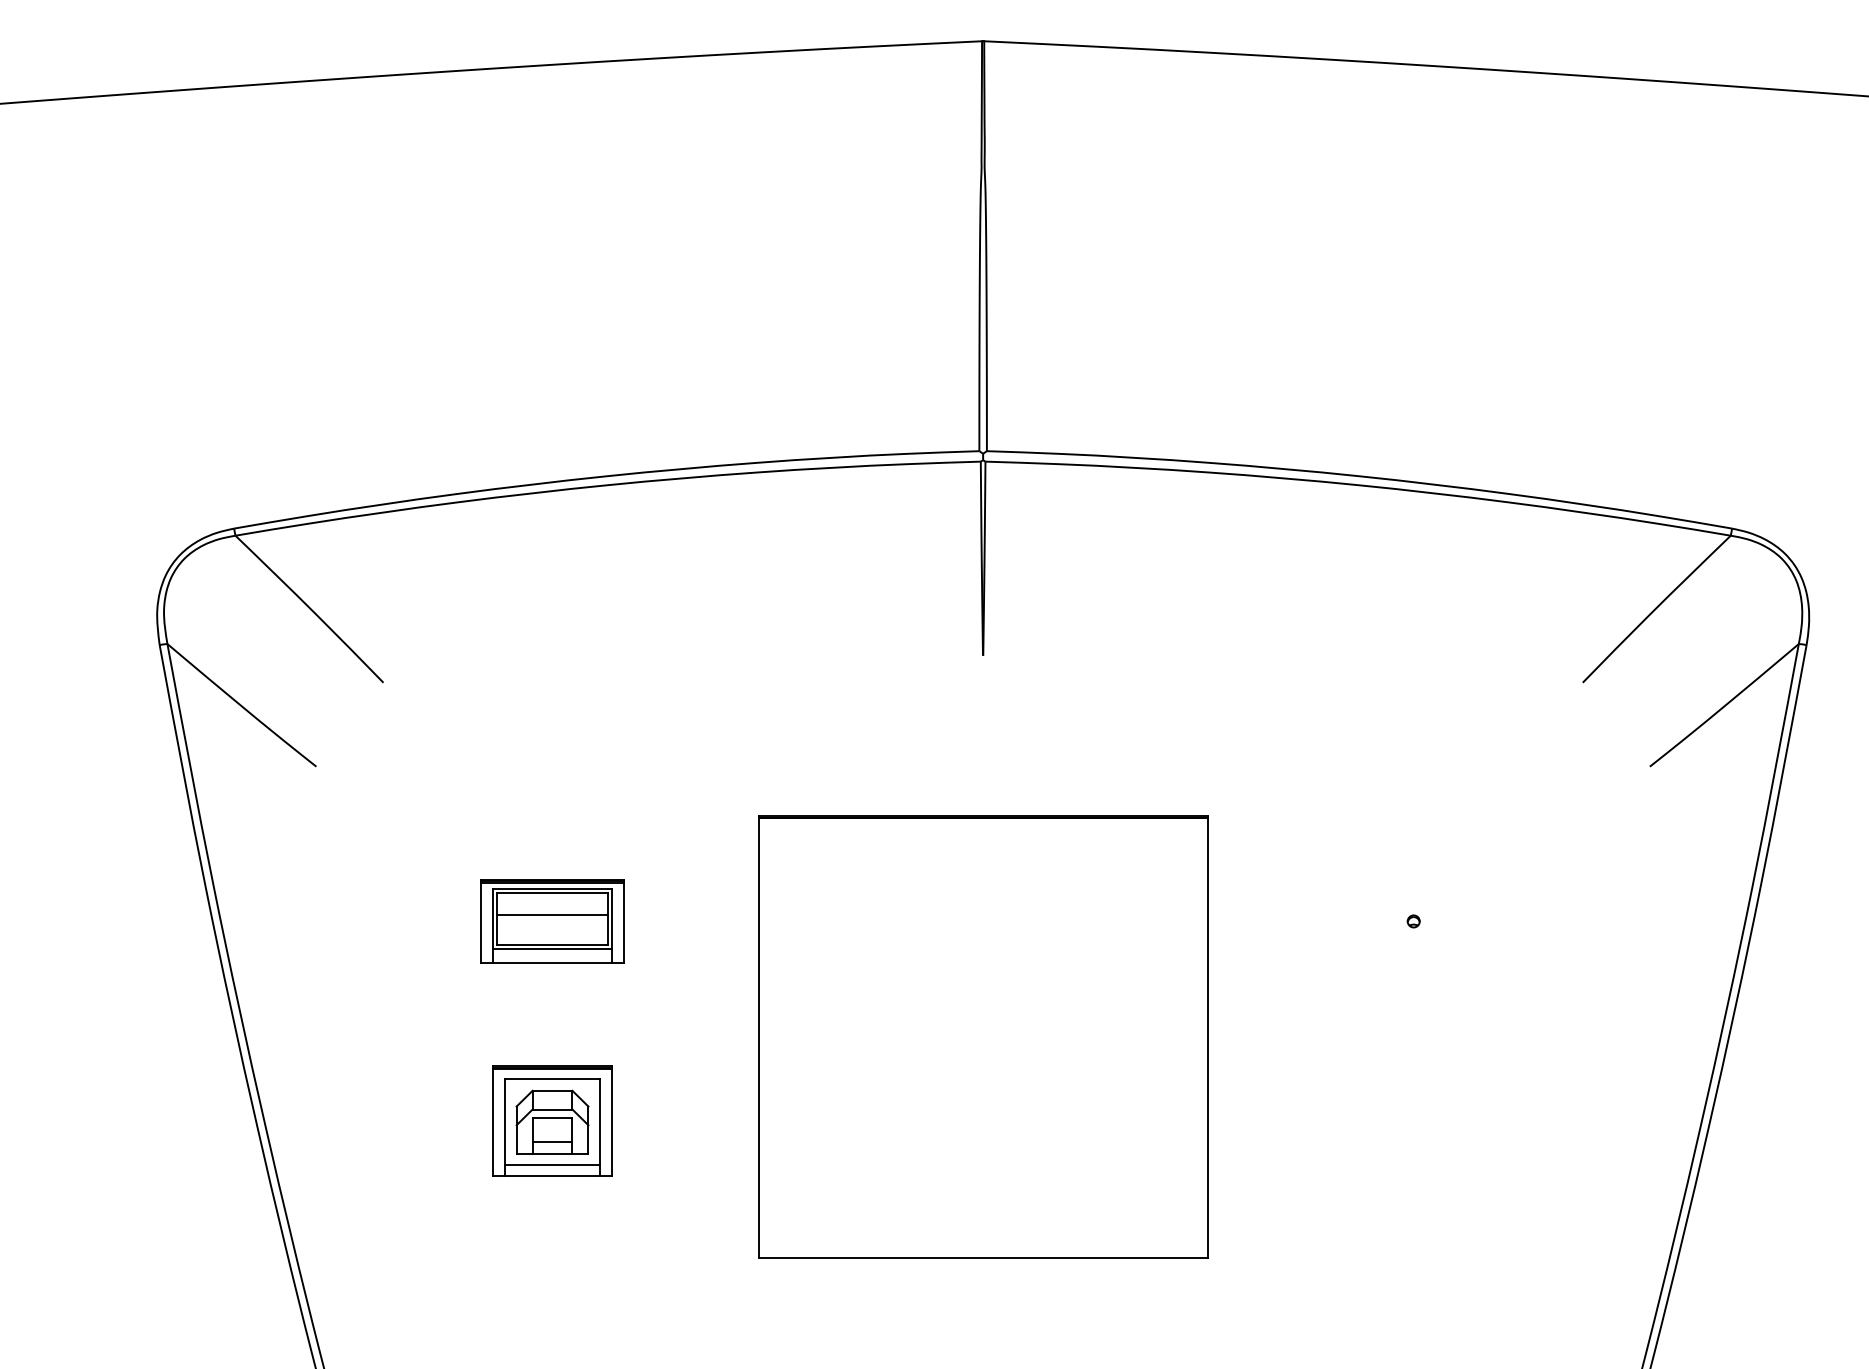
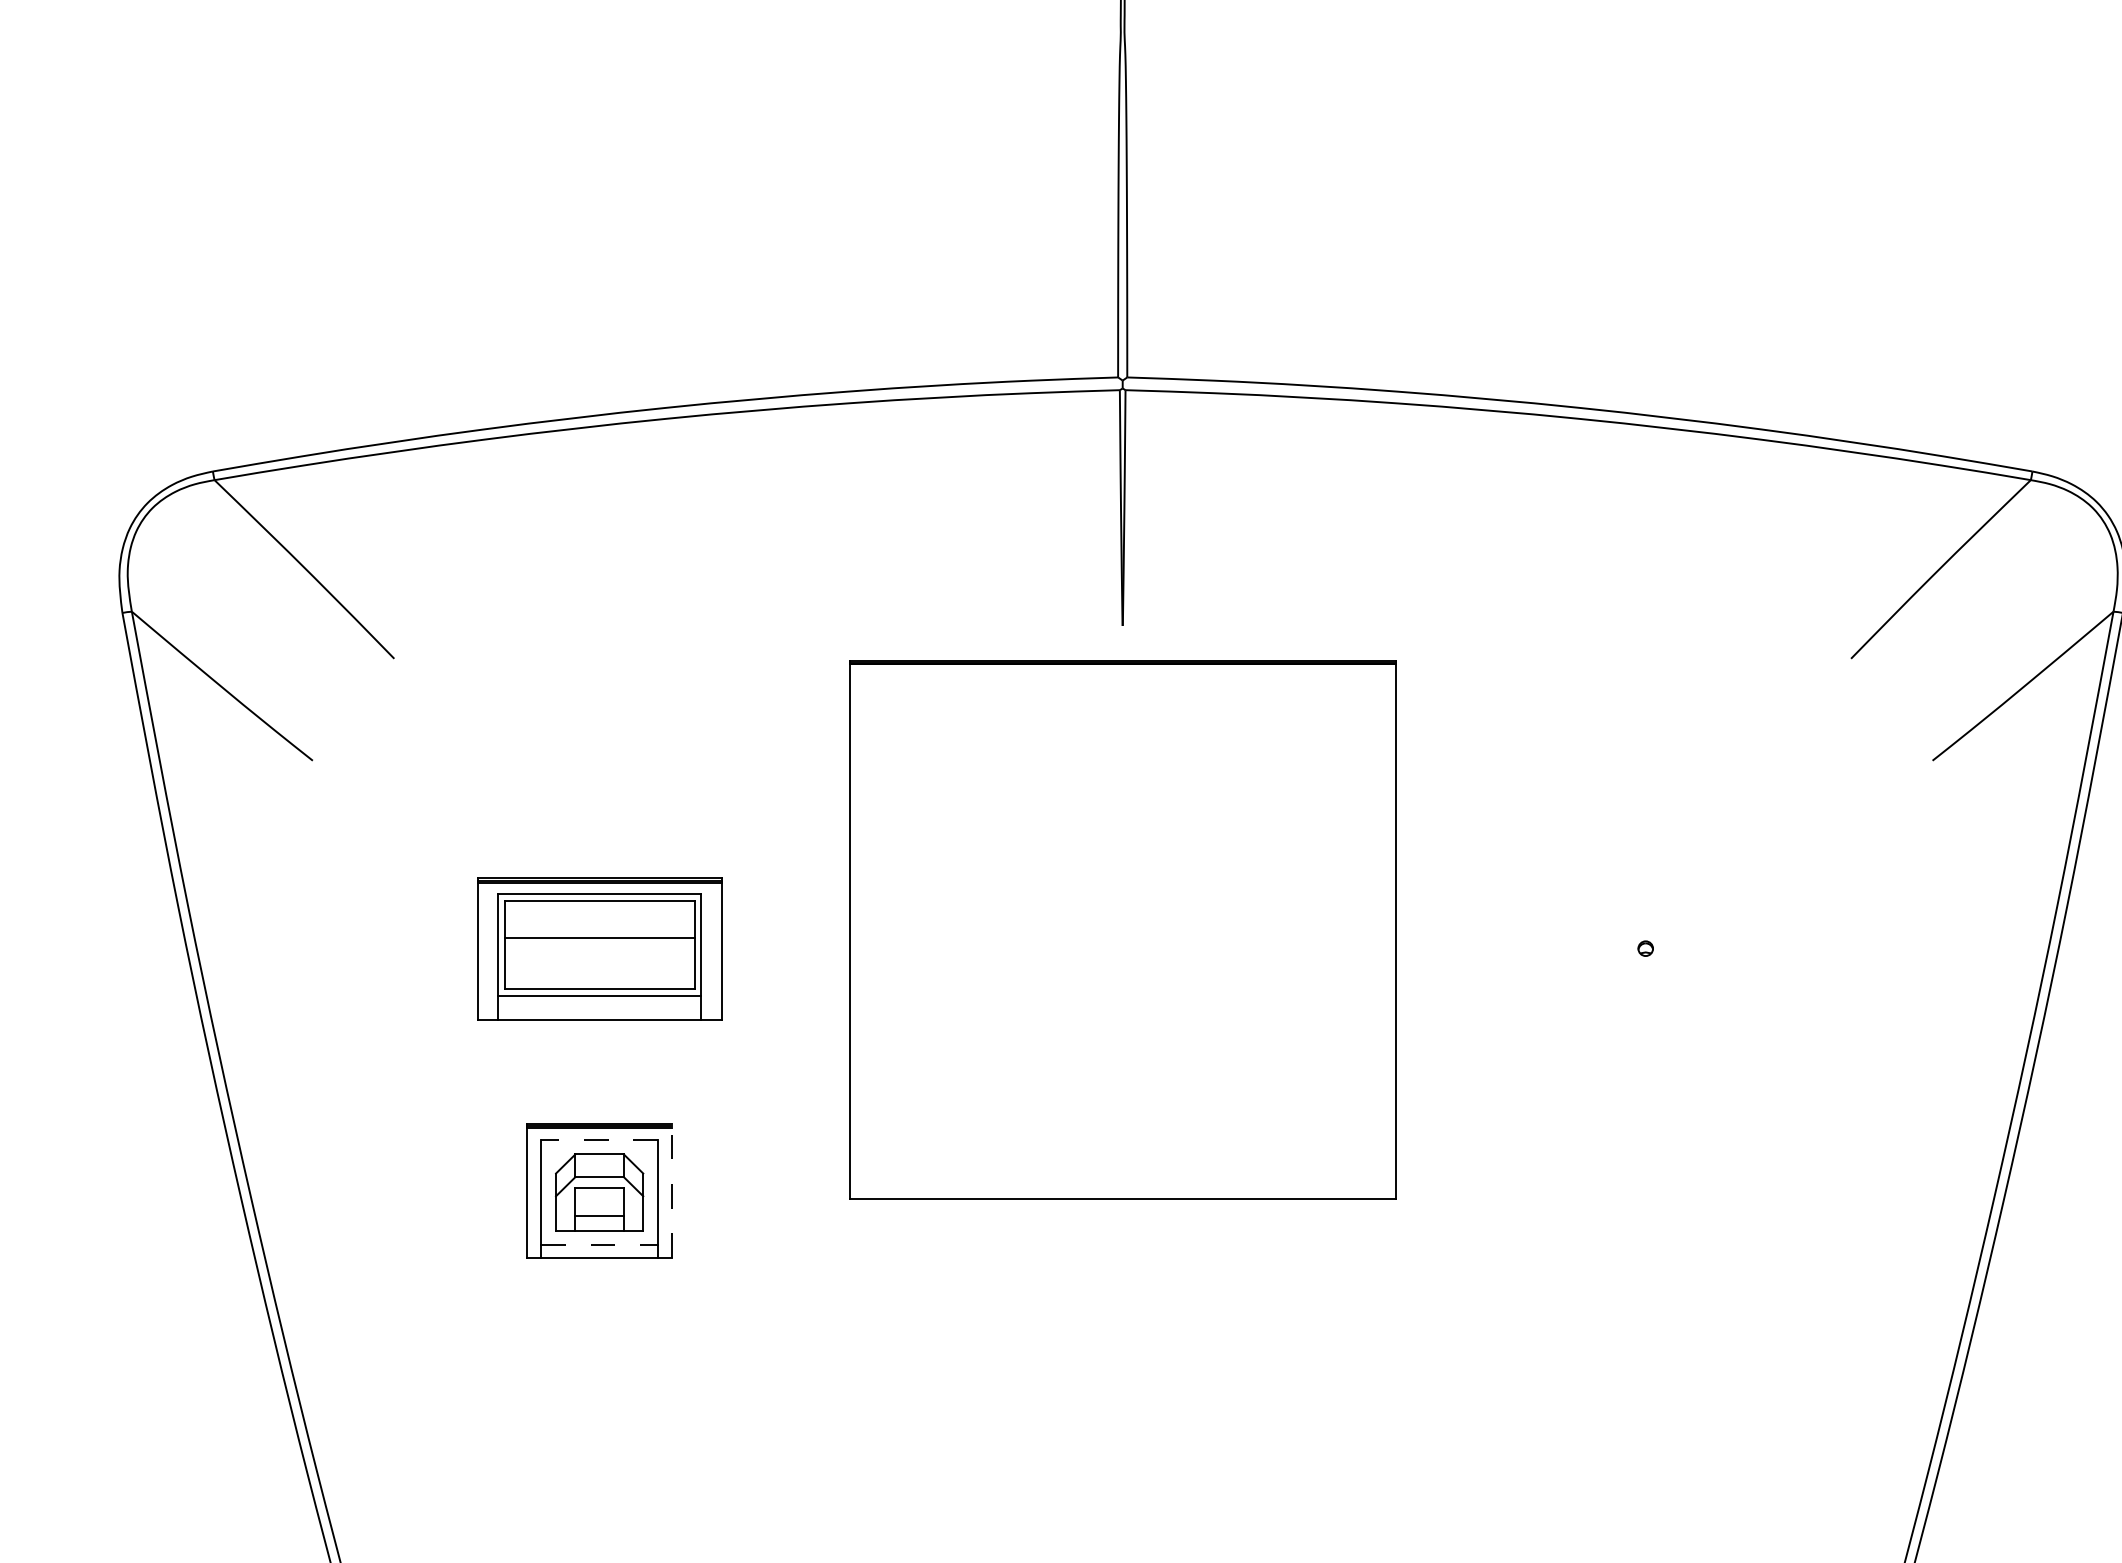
part: (552, 921) -> (599, 948), size x1.4
part: (983, 1036) -> (1123, 929), moved
line: (552, 1079) -> (599, 1140), solid -> dashed
line: (612, 1120) -> (672, 1190), solid -> dashed
line: (552, 1165) -> (599, 1245), solid -> dashed

